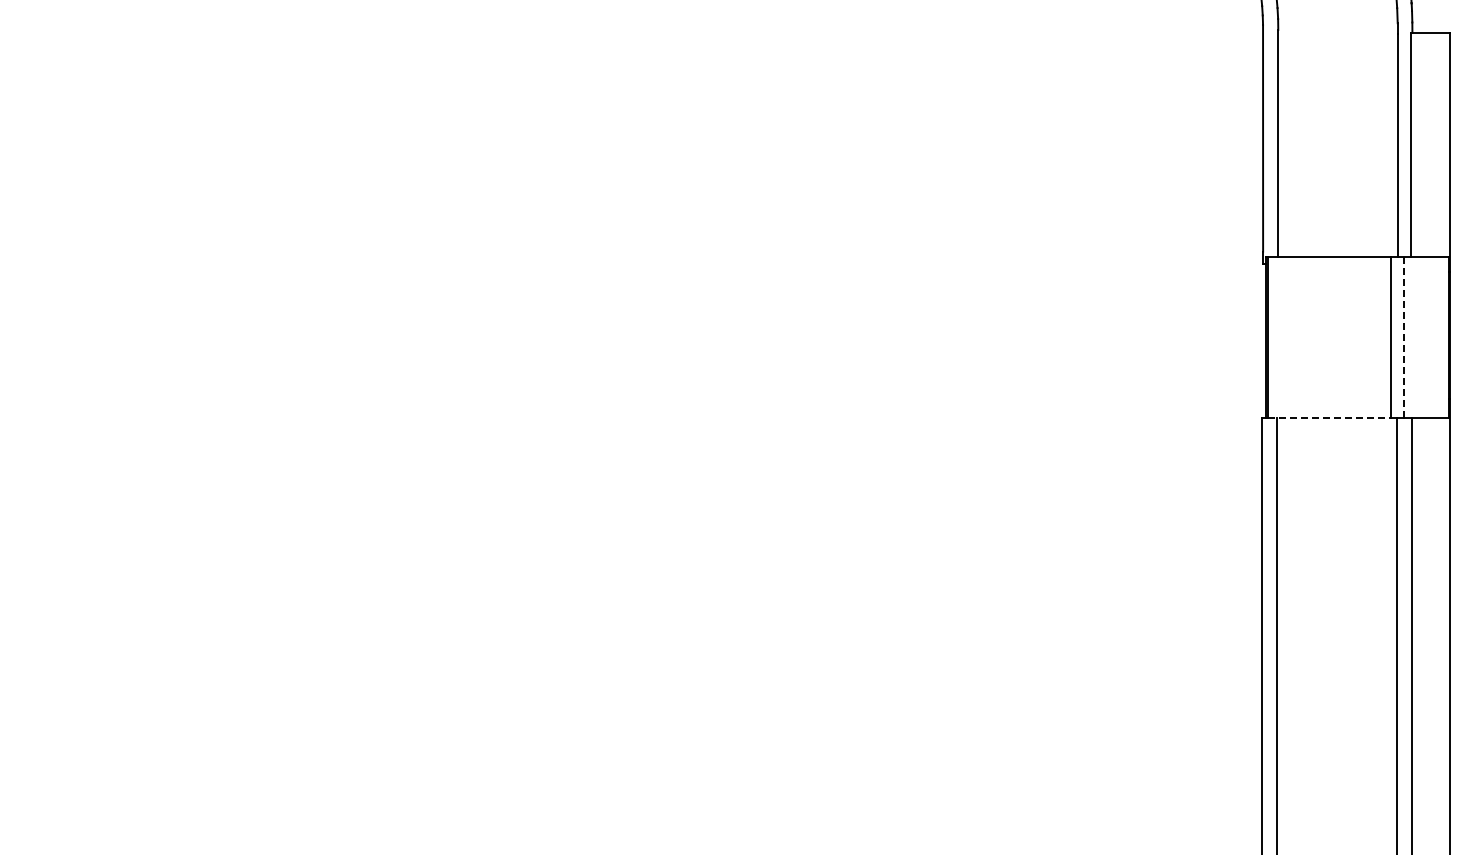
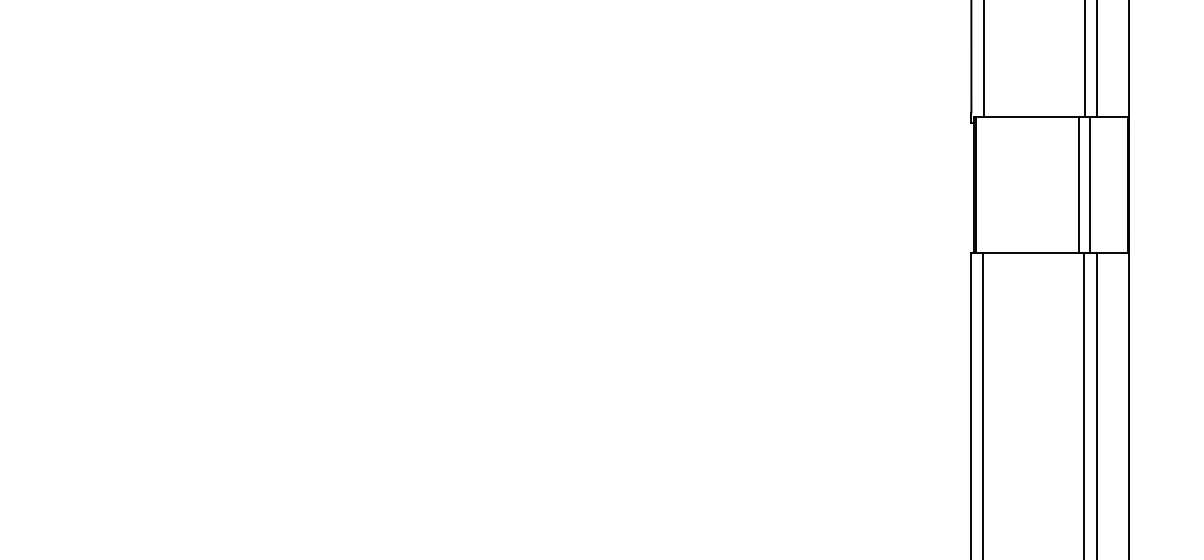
line: (1403, 337) -> (1089, 185), dashed -> solid
line: (1330, 418) -> (1028, 253), dashed -> solid

